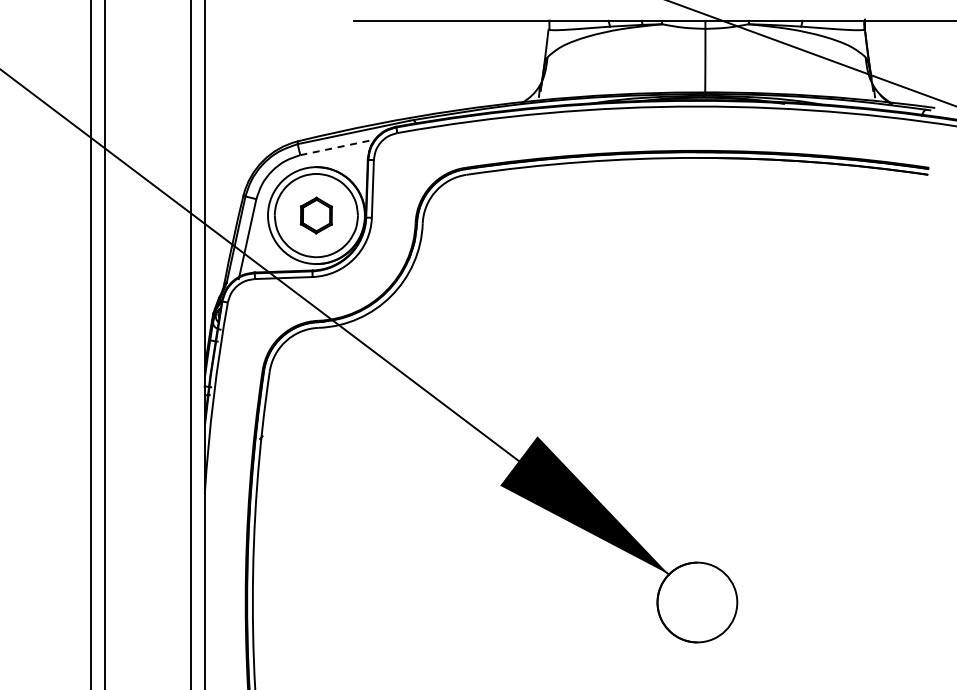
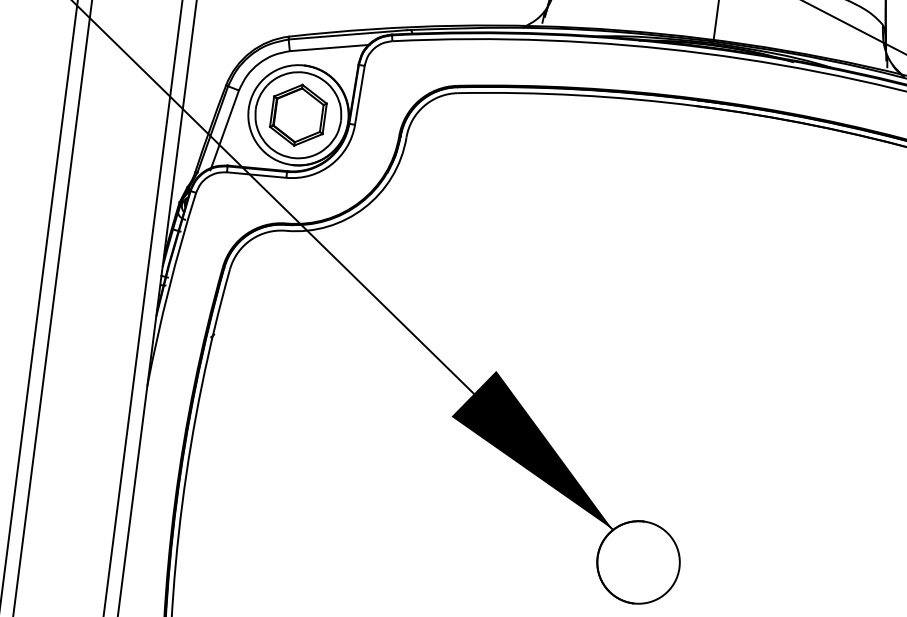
line: (338, 147) -> (330, 48), dashed -> solid
part: (316, 215) -> (298, 115), size x1.67

